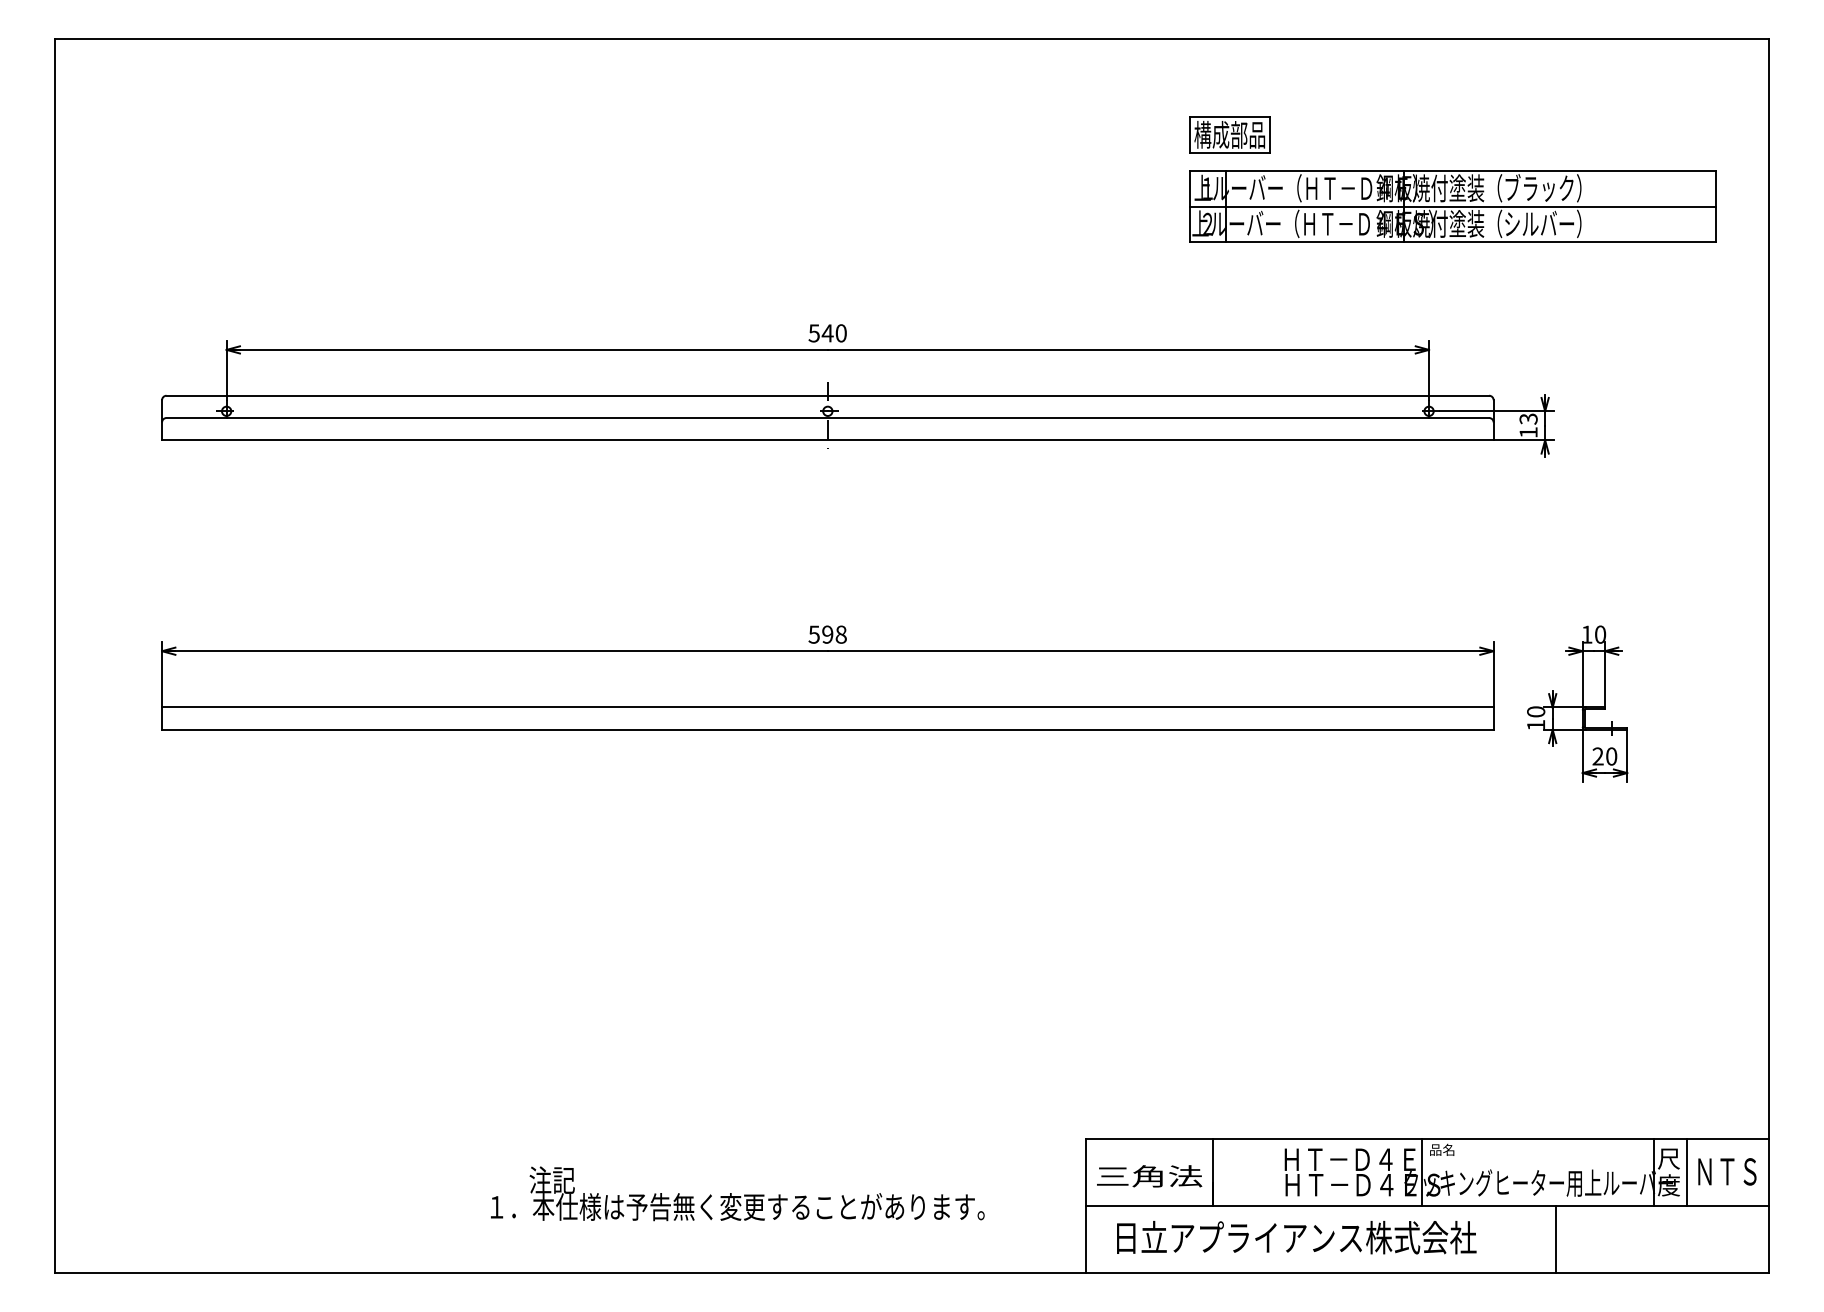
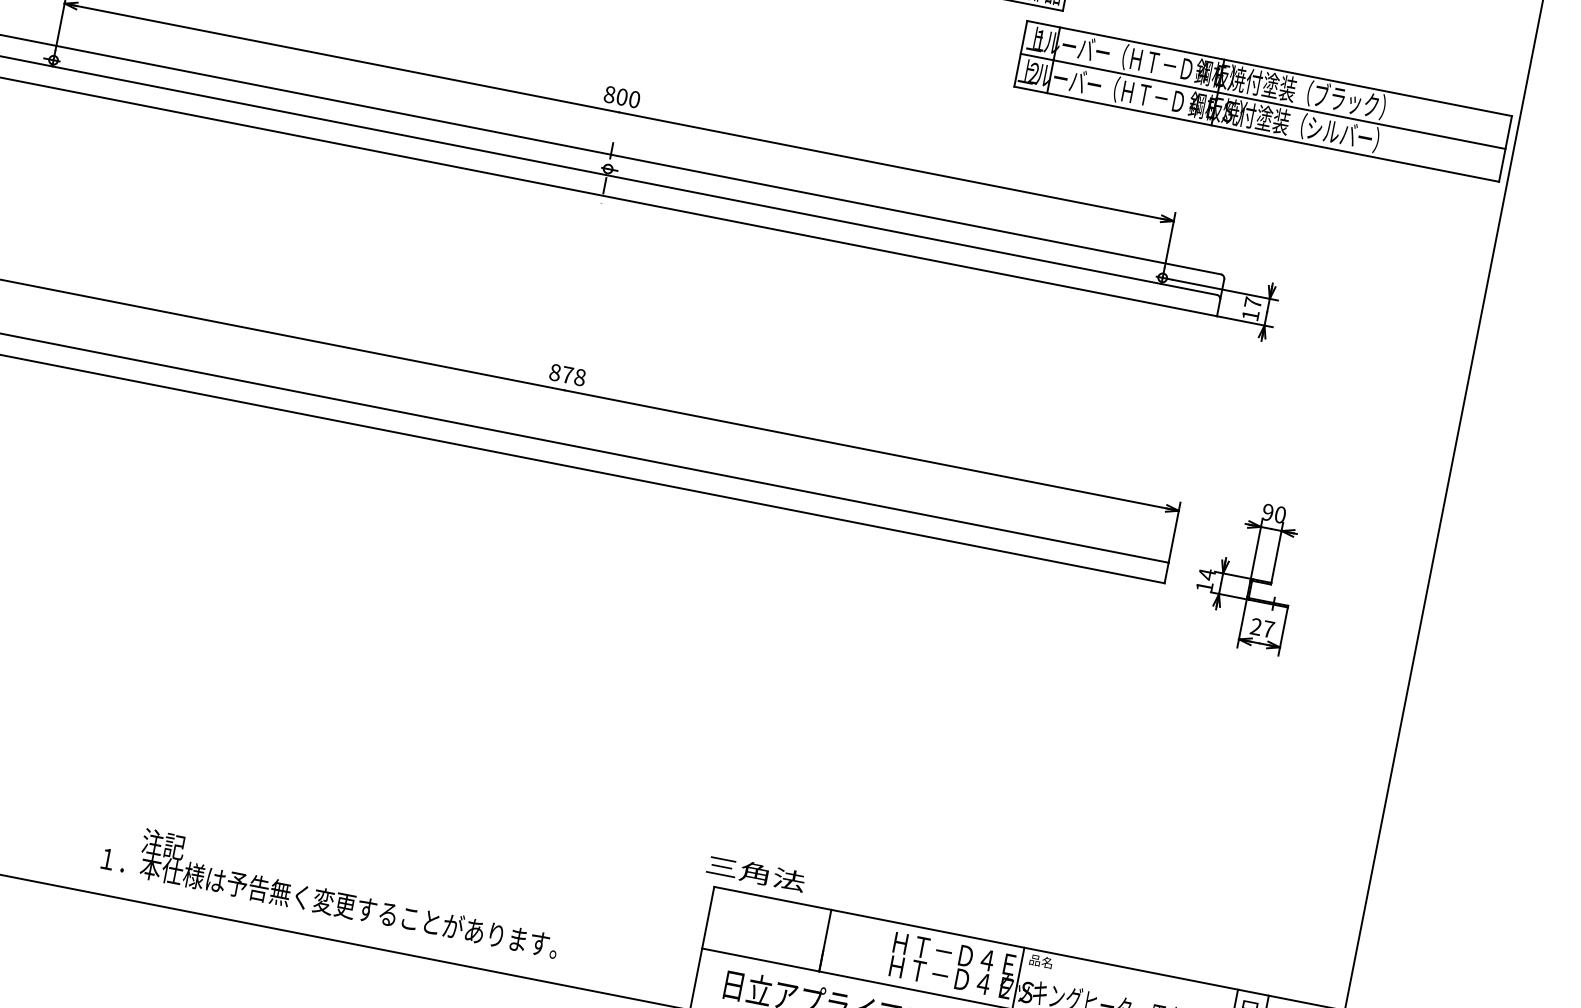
part: (1452, 206) -> (1262, 101), moved
text: (820, 333) -> (615, 95), 540 -> 800
text: (1528, 418) -> (1253, 302), 13 -> 17
text: (820, 634) -> (560, 373), 598 -> 878
text: (1586, 634) -> (1267, 512), 10 -> 90
text: (1536, 711) -> (1207, 574), 10 -> 14
text: (1611, 756) -> (1268, 629), 20 -> 27
text: (1149, 1176) -> (755, 873), moved
text: (737, 1193) -> (332, 890), moved

